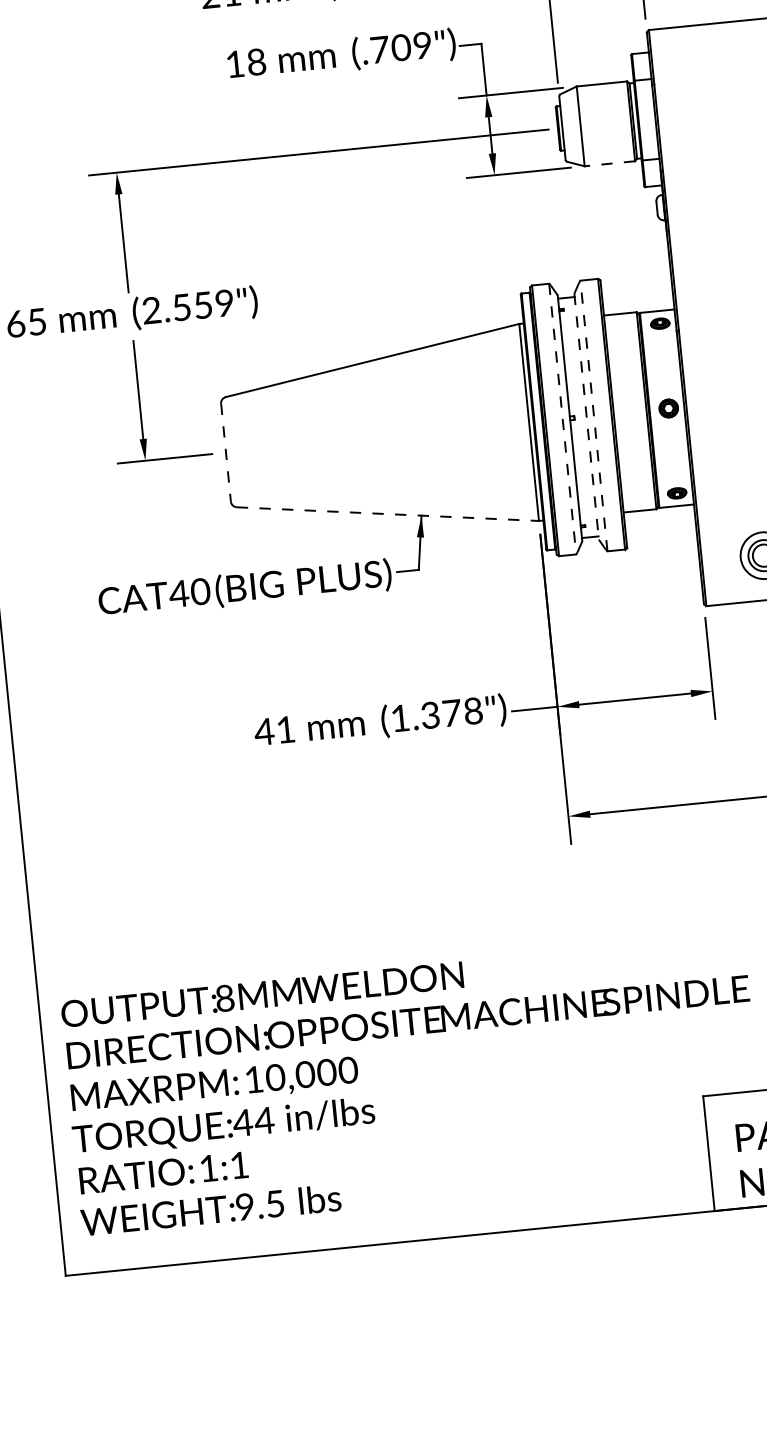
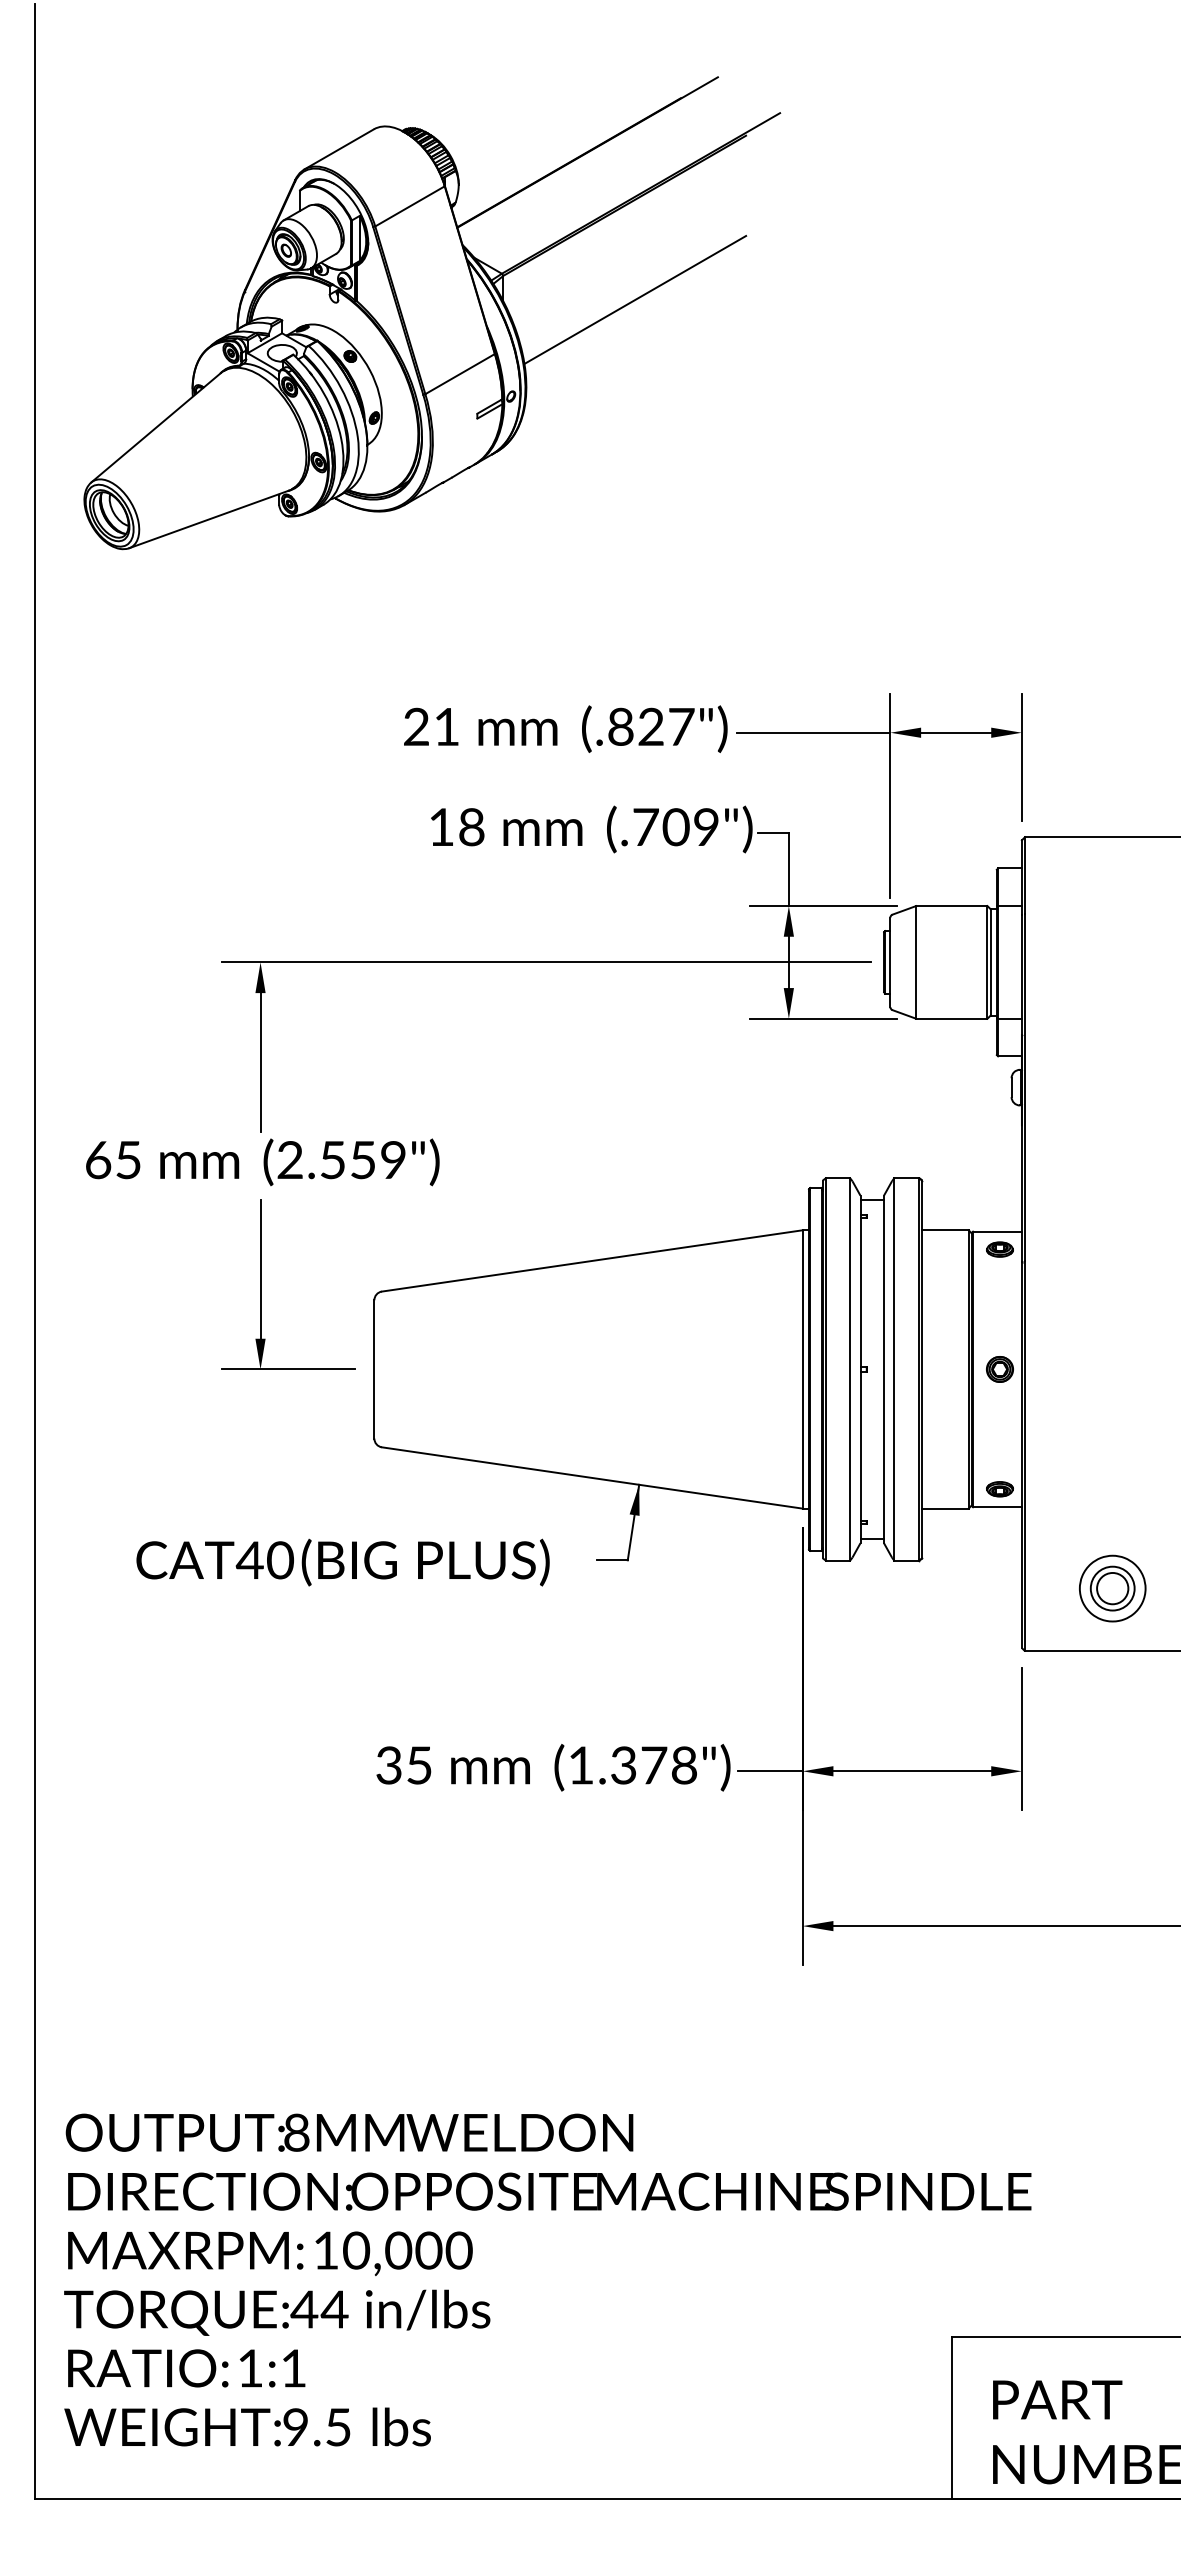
line: (609, 163) -> (951, 1018), dashed -> solid
line: (594, 415) -> (894, 1368), dashed -> solid
line: (586, 416) -> (883, 1369), dashed -> solid
line: (562, 419) -> (850, 1369), dashed -> solid
line: (226, 452) -> (374, 1369), dashed -> solid
line: (388, 513) -> (592, 1477), dashed -> solid
text: (244, 588) -> (342, 1562), moved
text: (273, 731) -> (402, 1765), 41 -> 35

